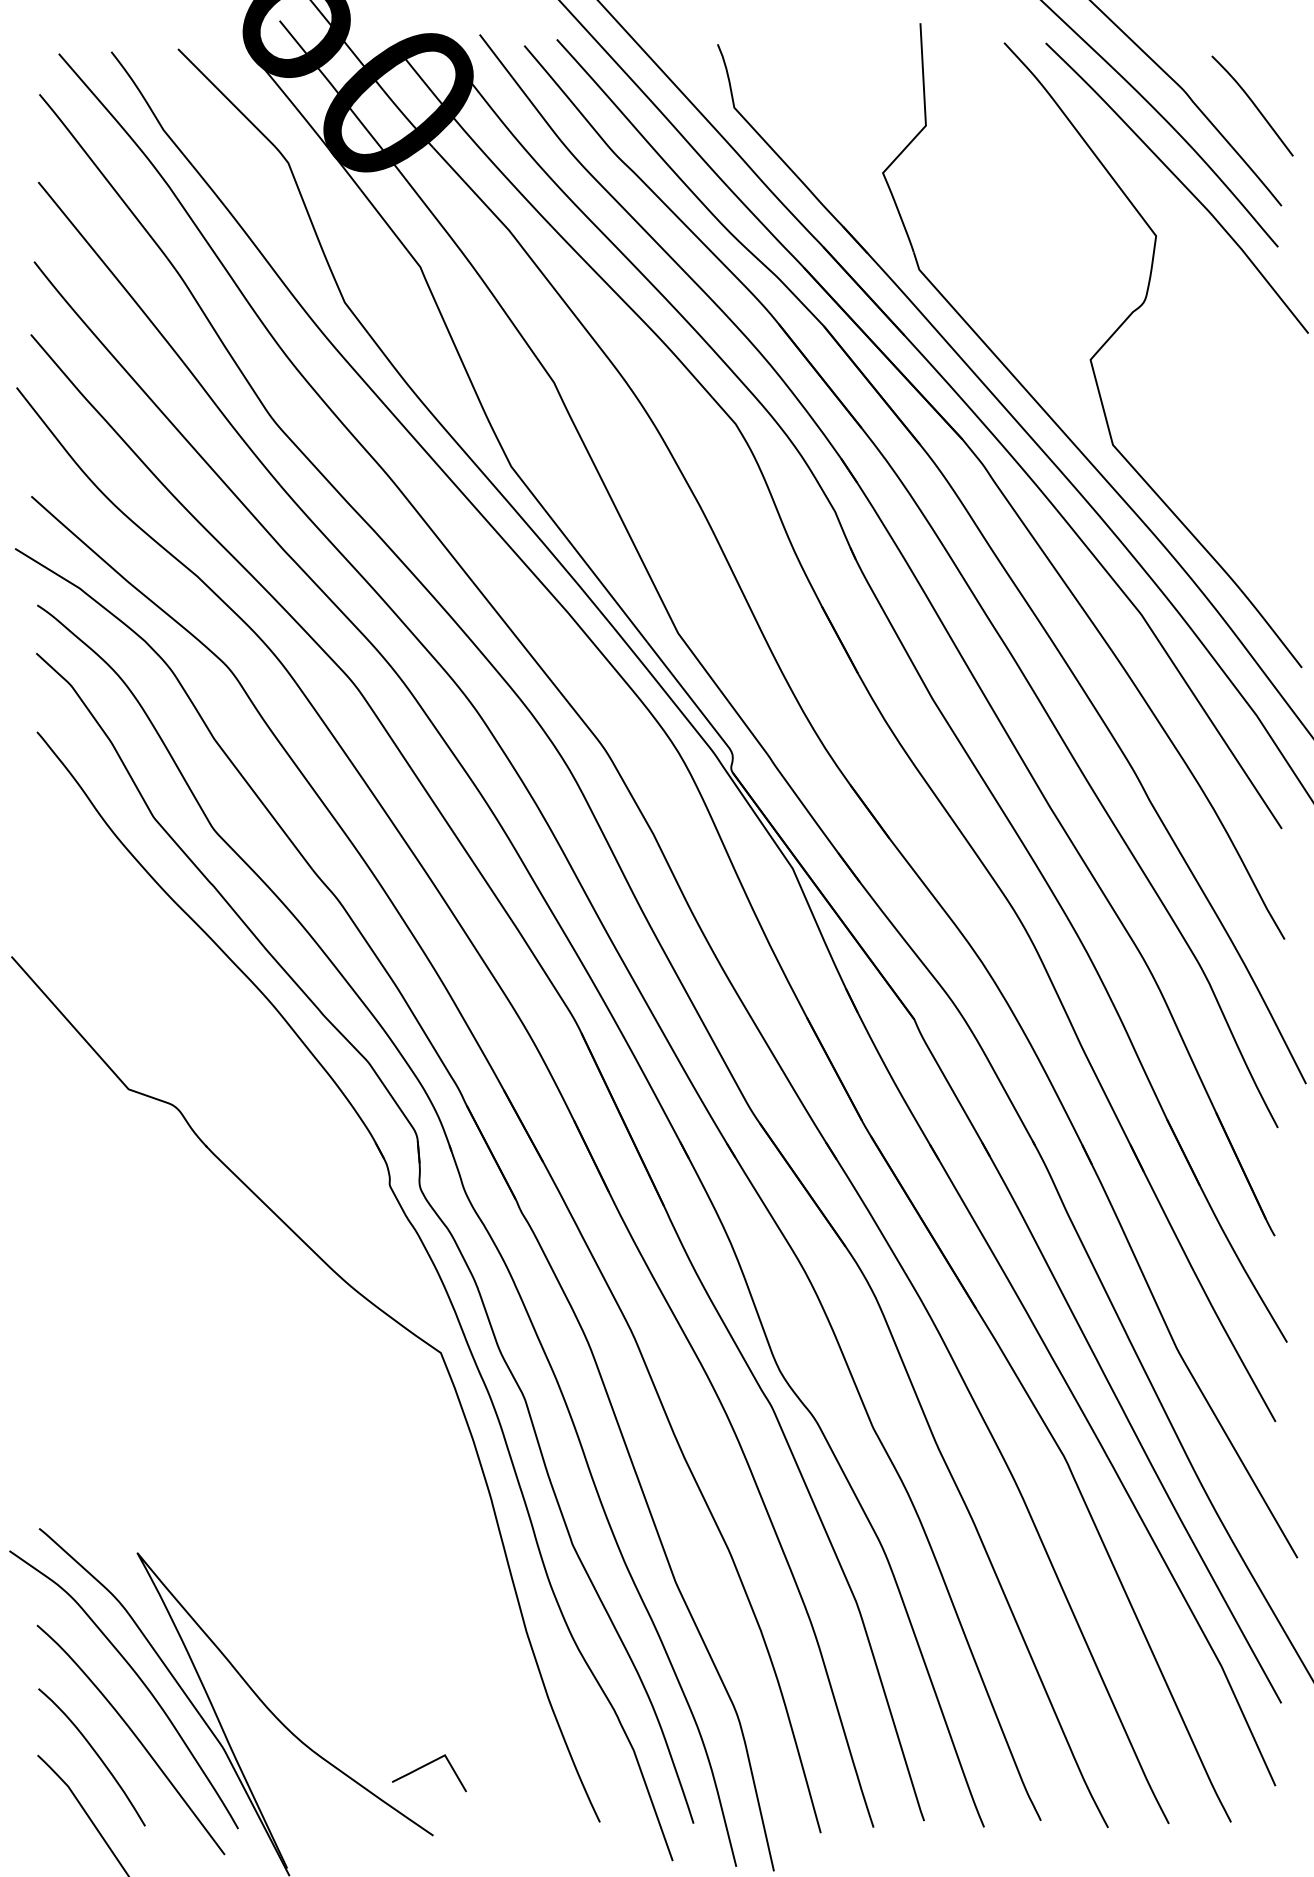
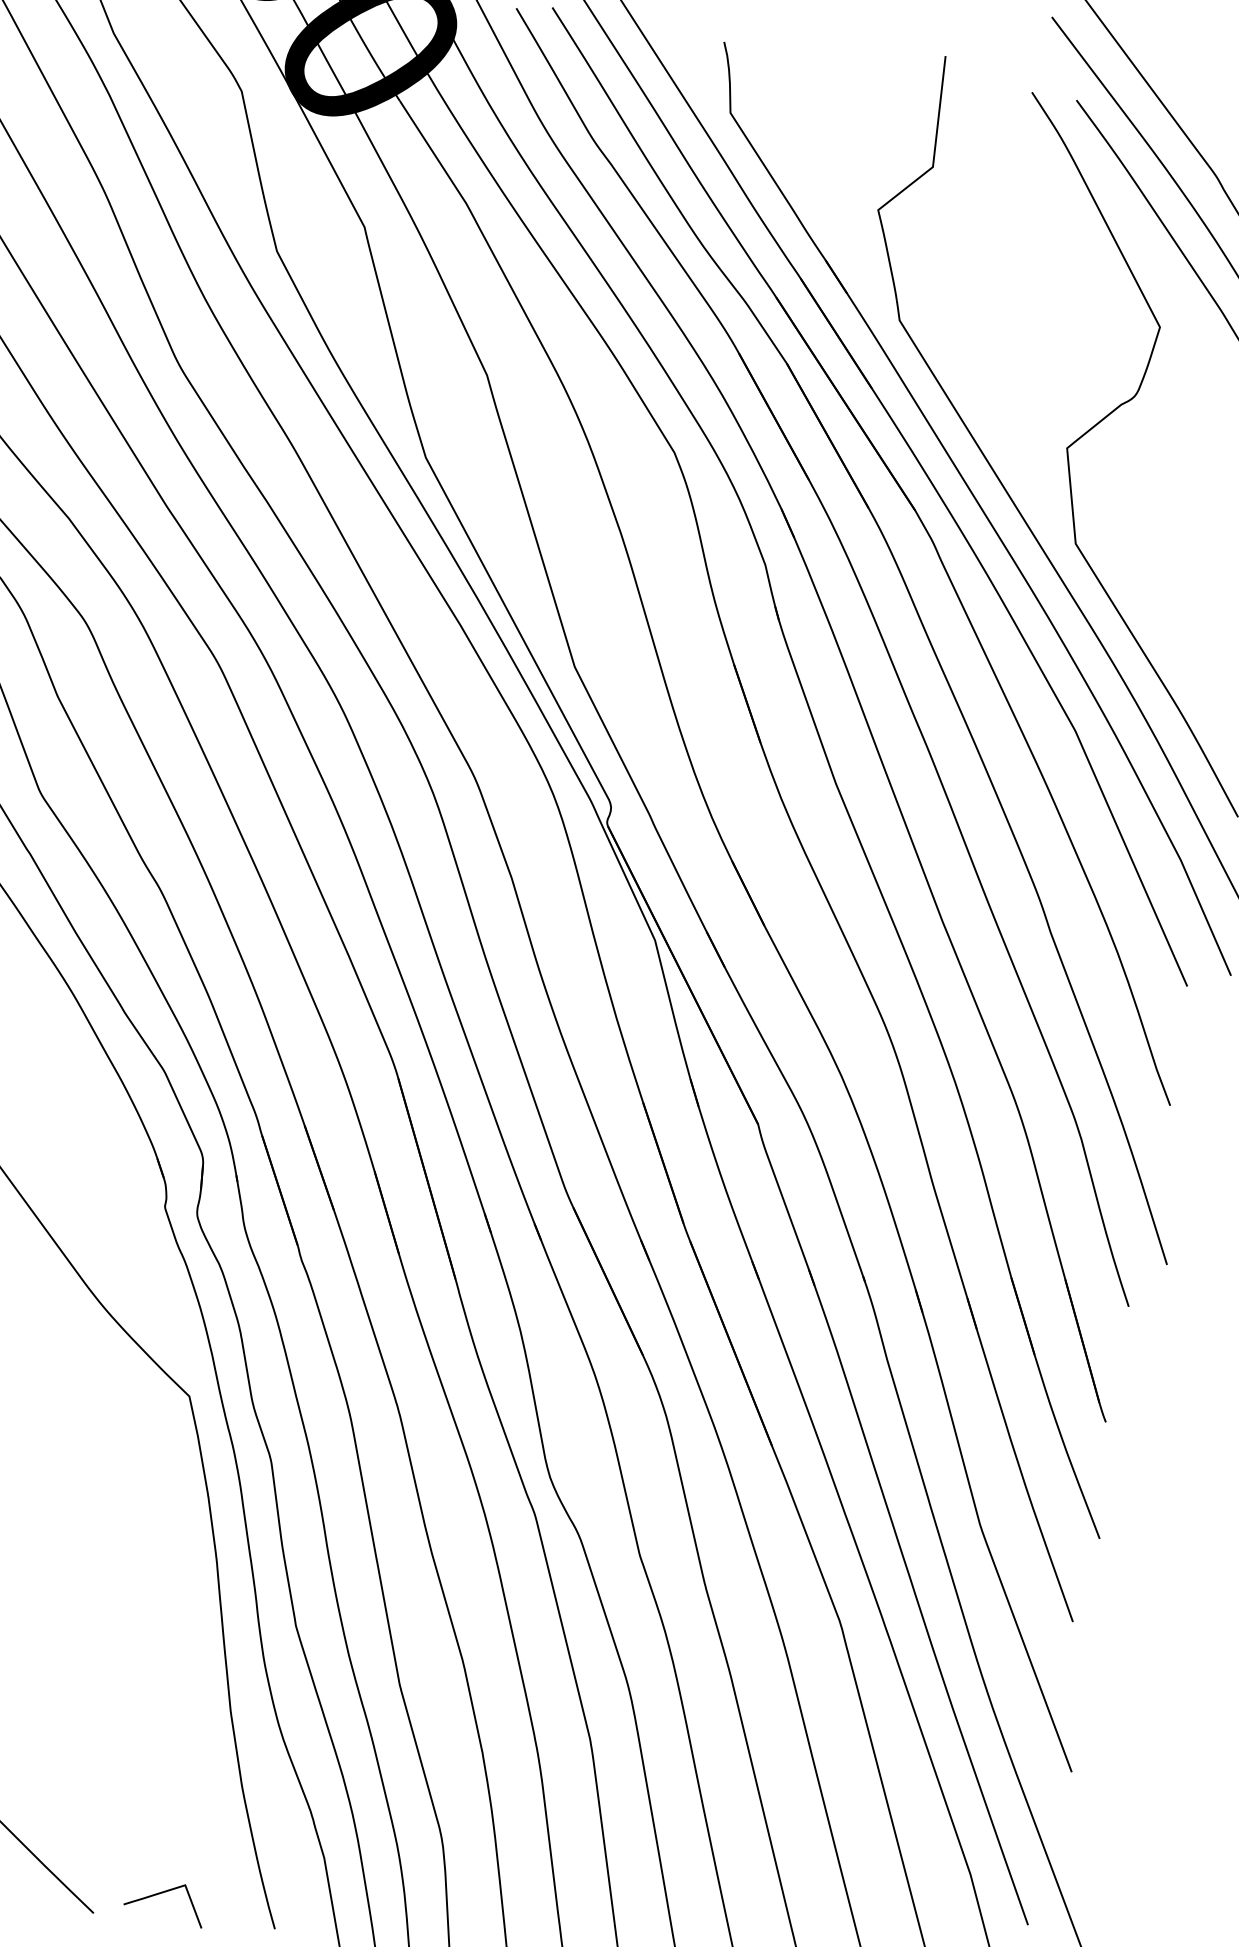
curve: (425, 1766) -> (162, 1893), moved

